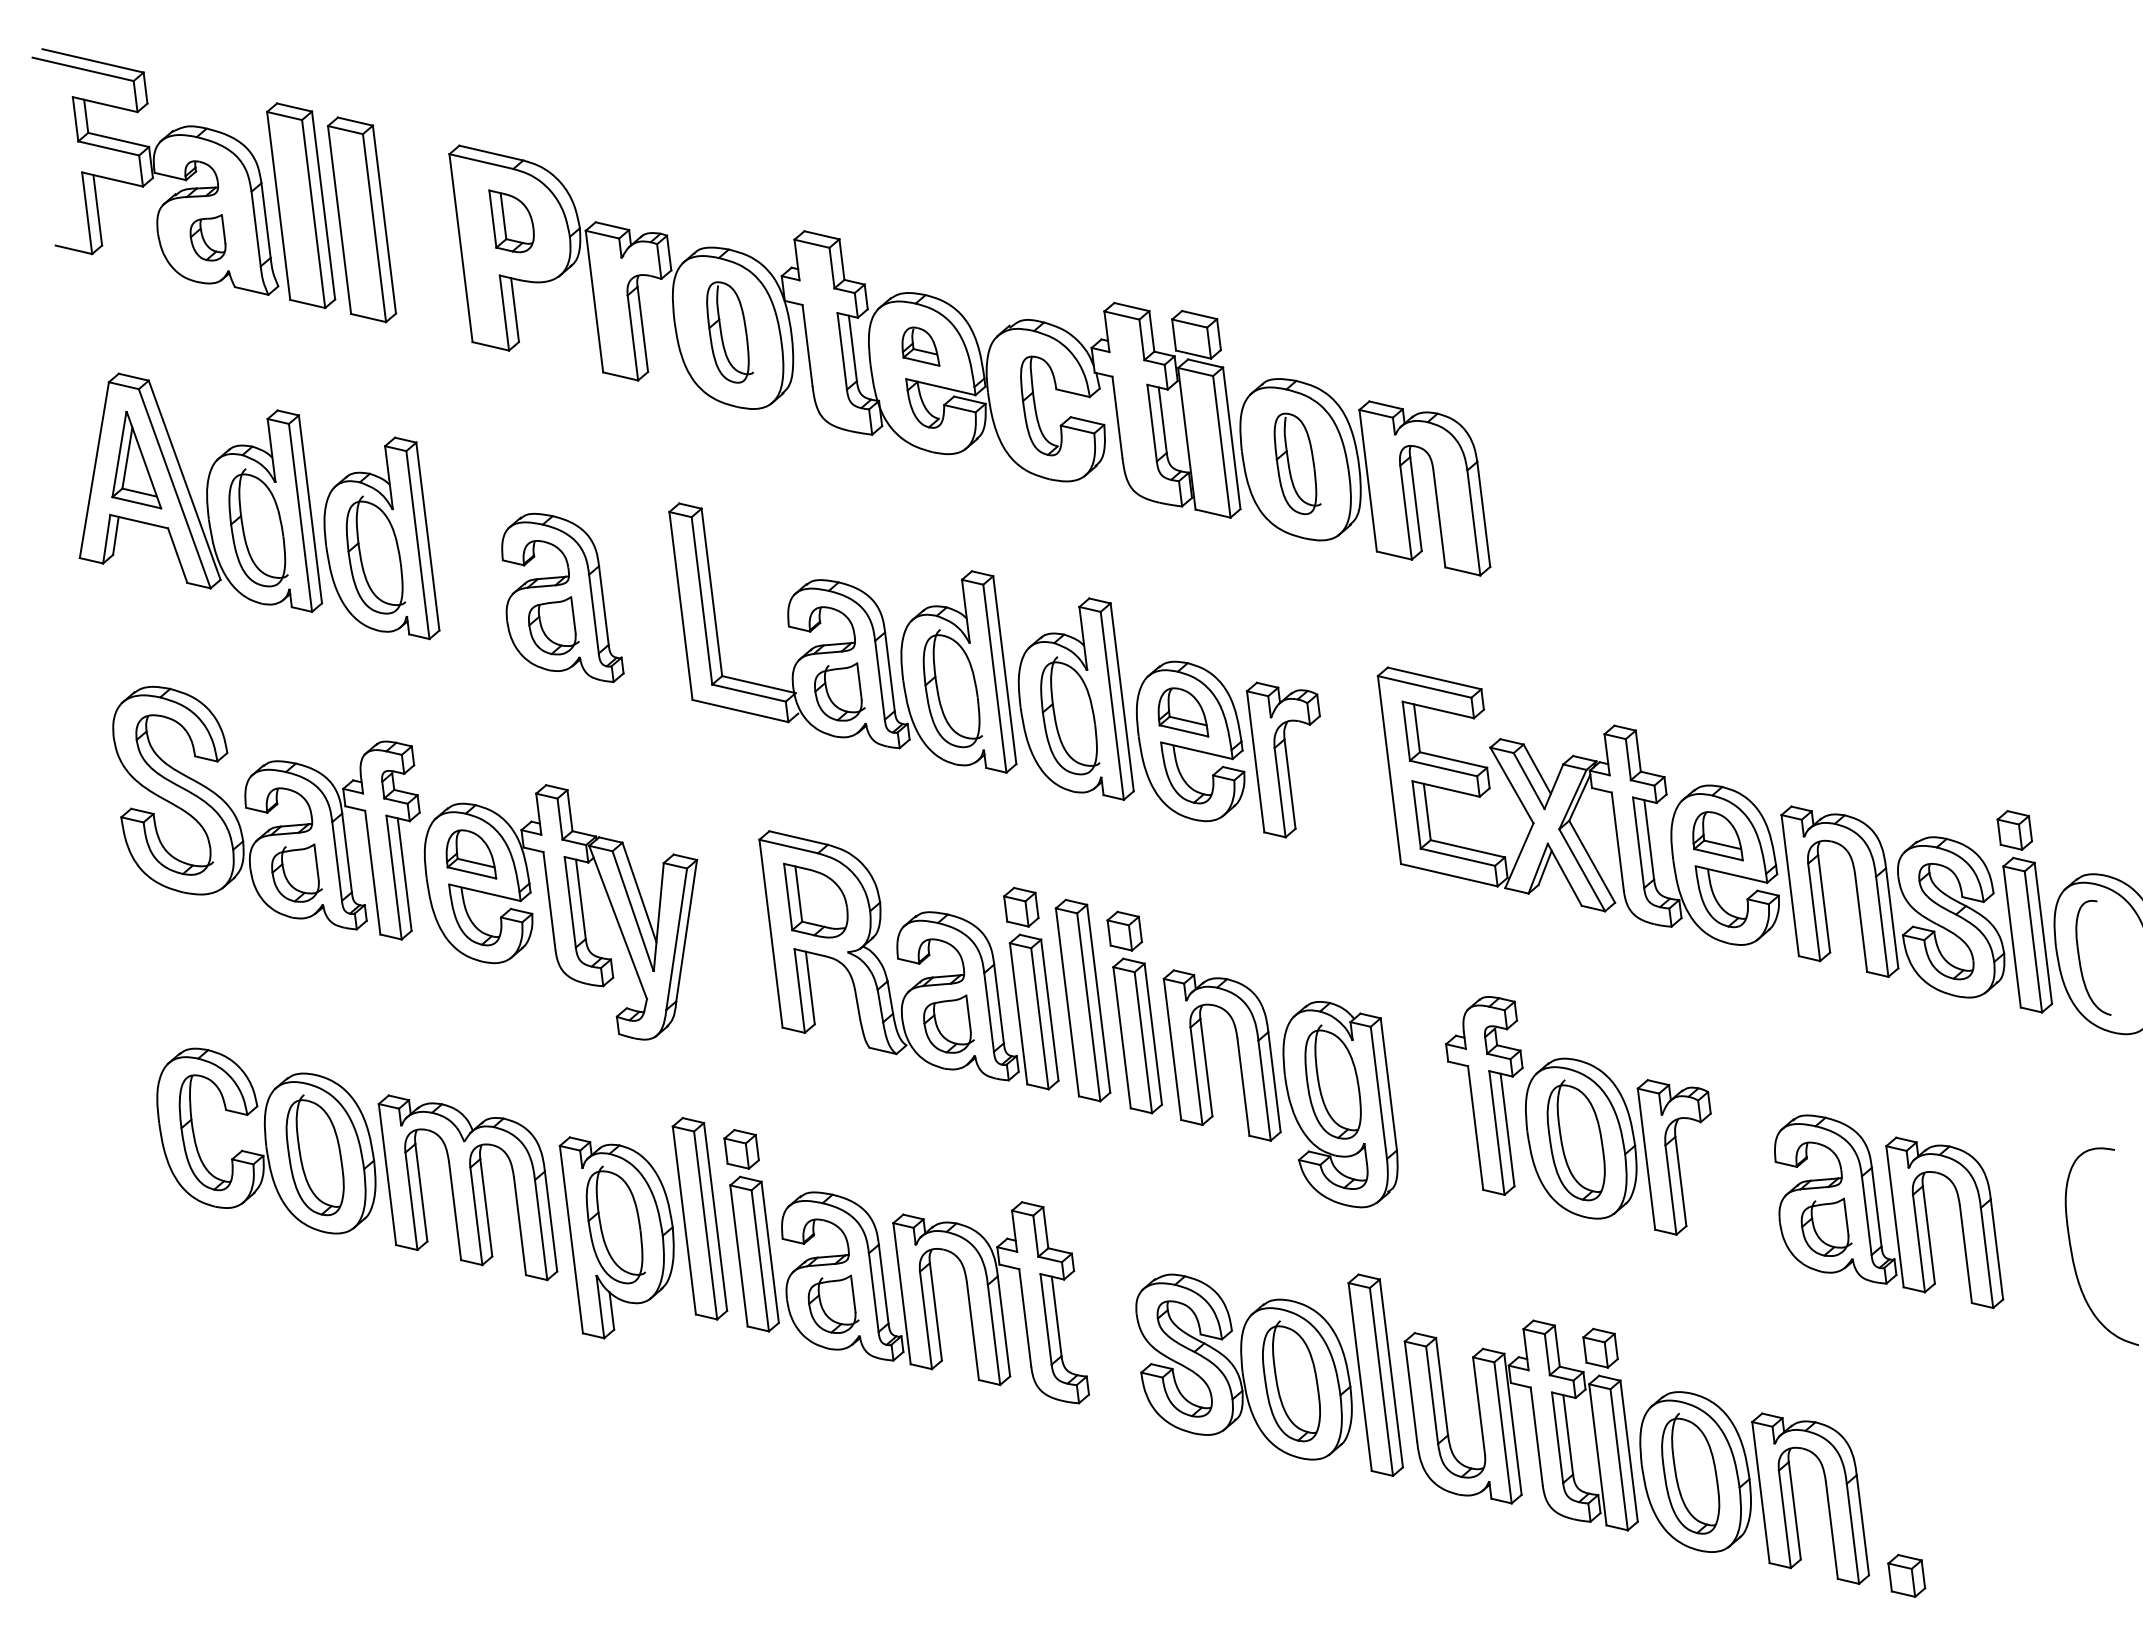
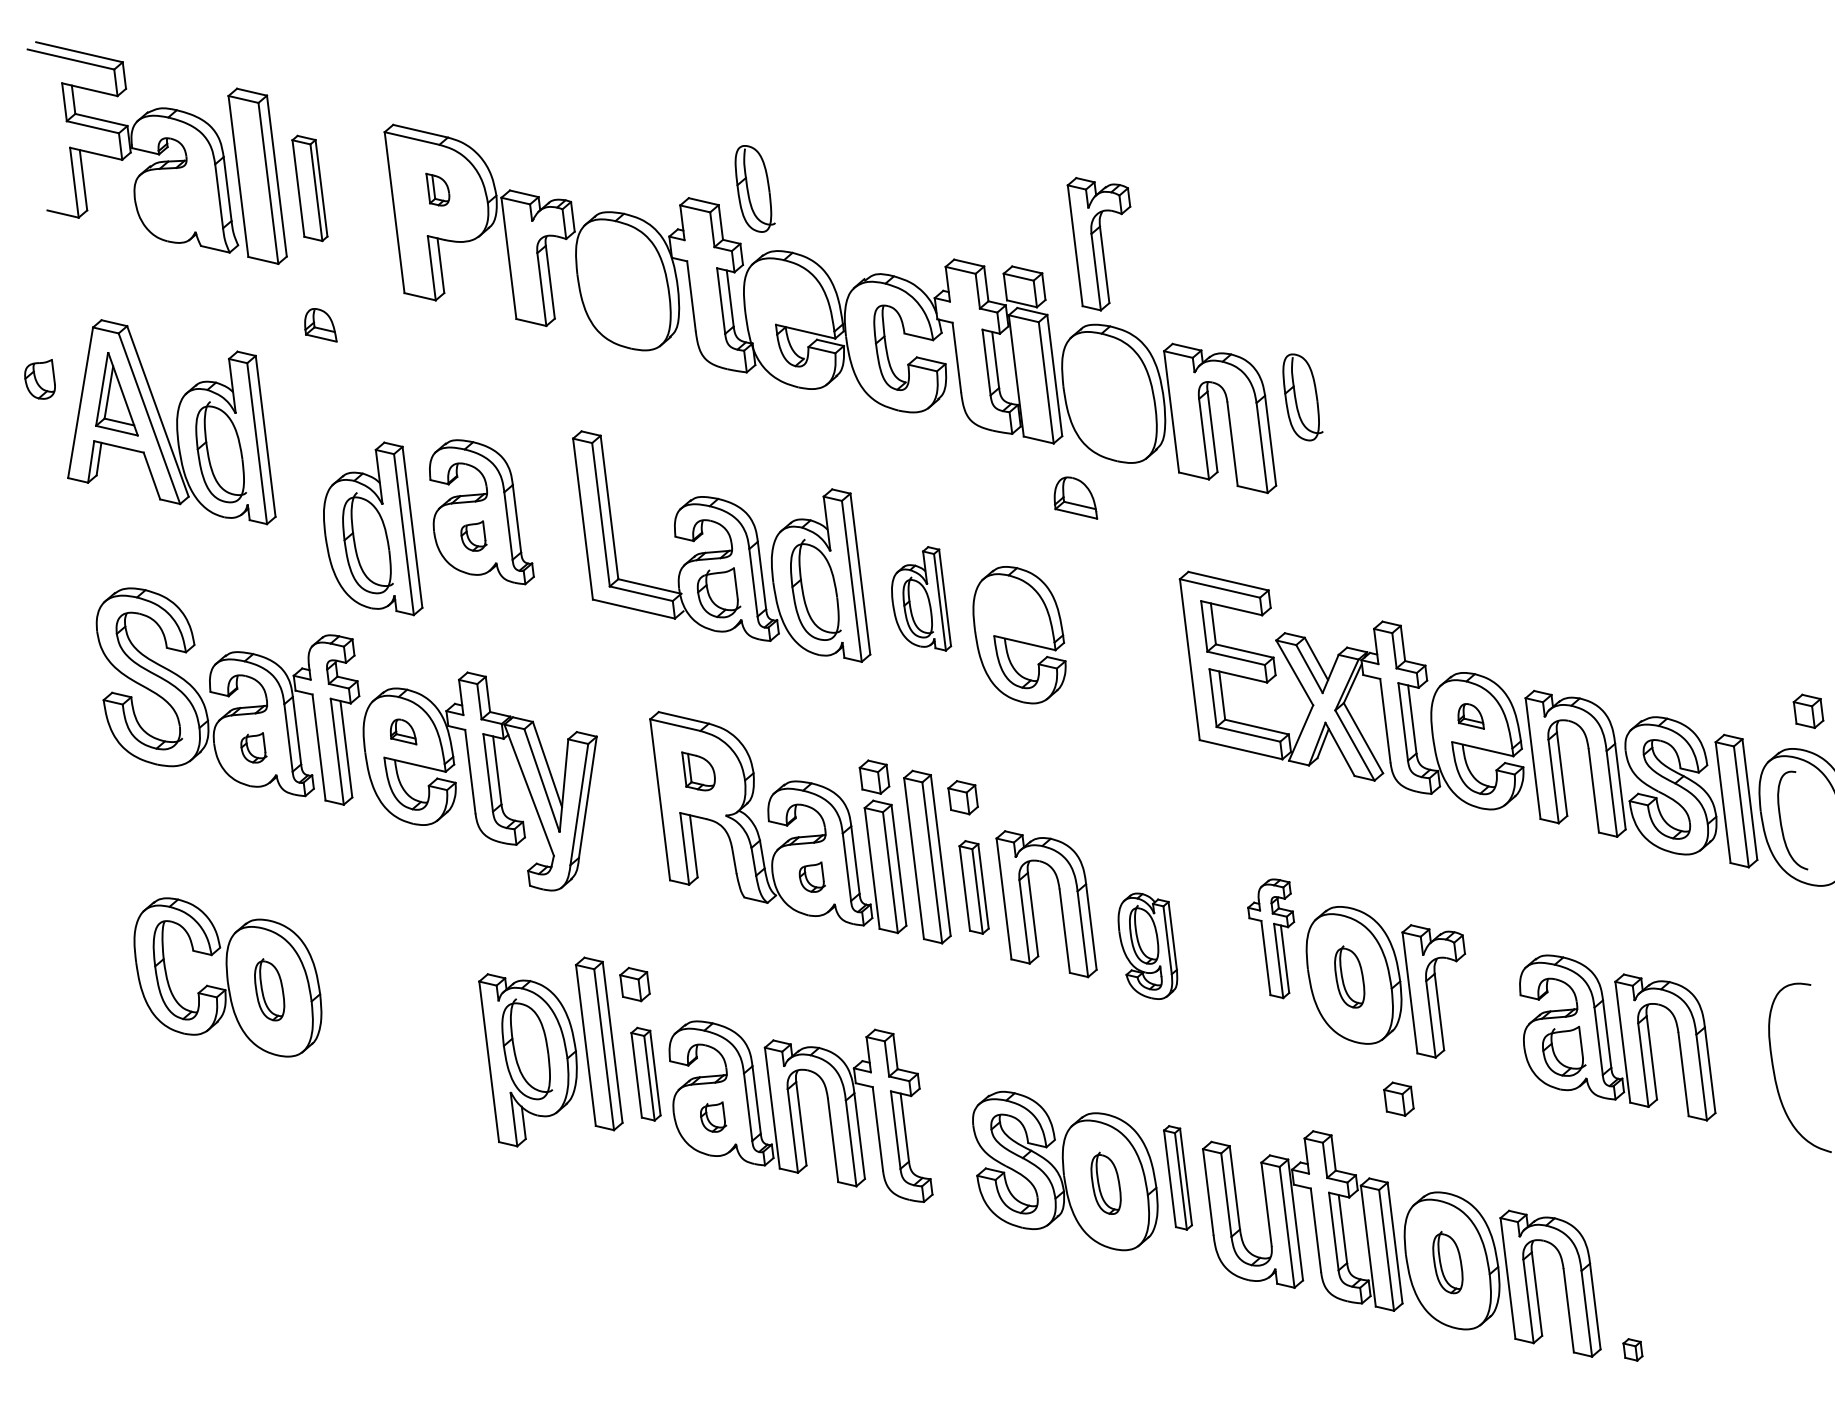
part: (362, 219) -> (310, 188), size x0.6
part: (511, 221) -> (437, 189), size x0.6
part: (207, 237) -> (39, 379), moved
part: (729, 332) -> (754, 188), moved
part: (920, 346) -> (320, 325), moved
part: (1297, 463) -> (1302, 397), moved
part: (381, 538) -> (372, 528), moved
part: (553, 625) -> (473, 535), size x0.6
part: (1075, 698) -> (920, 598), size x0.6
part: (1183, 712) -> (1075, 498), moved
part: (1282, 759) -> (1098, 243), moved
part: (2014, 830) -> (1808, 711), moved
part: (1717, 836) -> (1470, 716), size x0.6
part: (471, 854) -> (403, 731), size x0.6
part: (296, 872) -> (253, 747), size x0.6
part: (815, 900) -> (698, 771), size x0.6
part: (948, 1023) -> (812, 876), size x0.6
part: (1137, 1035) -> (974, 887), size x0.7
part: (1484, 1095) -> (1271, 938), size x0.7
part: (1340, 1104) -> (1147, 946), size x0.6
part: (1575, 1140) -> (1349, 976), size x0.6
part: (314, 1155) -> (269, 989), size x0.6
part: (467, 1187) -> (400, 1017), removed
part: (754, 1253) -> (645, 1073), size x0.7
part: (833, 1303) -> (713, 1116), size x0.6
part: (1600, 1347) -> (1398, 1098), moved
part: (1375, 1374) -> (1177, 1177), size x0.6
part: (1291, 1381) -> (1105, 1183), size x0.6
part: (1690, 1473) -> (1447, 1262), size x0.6
part: (1906, 1575) -> (1632, 1349), size x0.6

